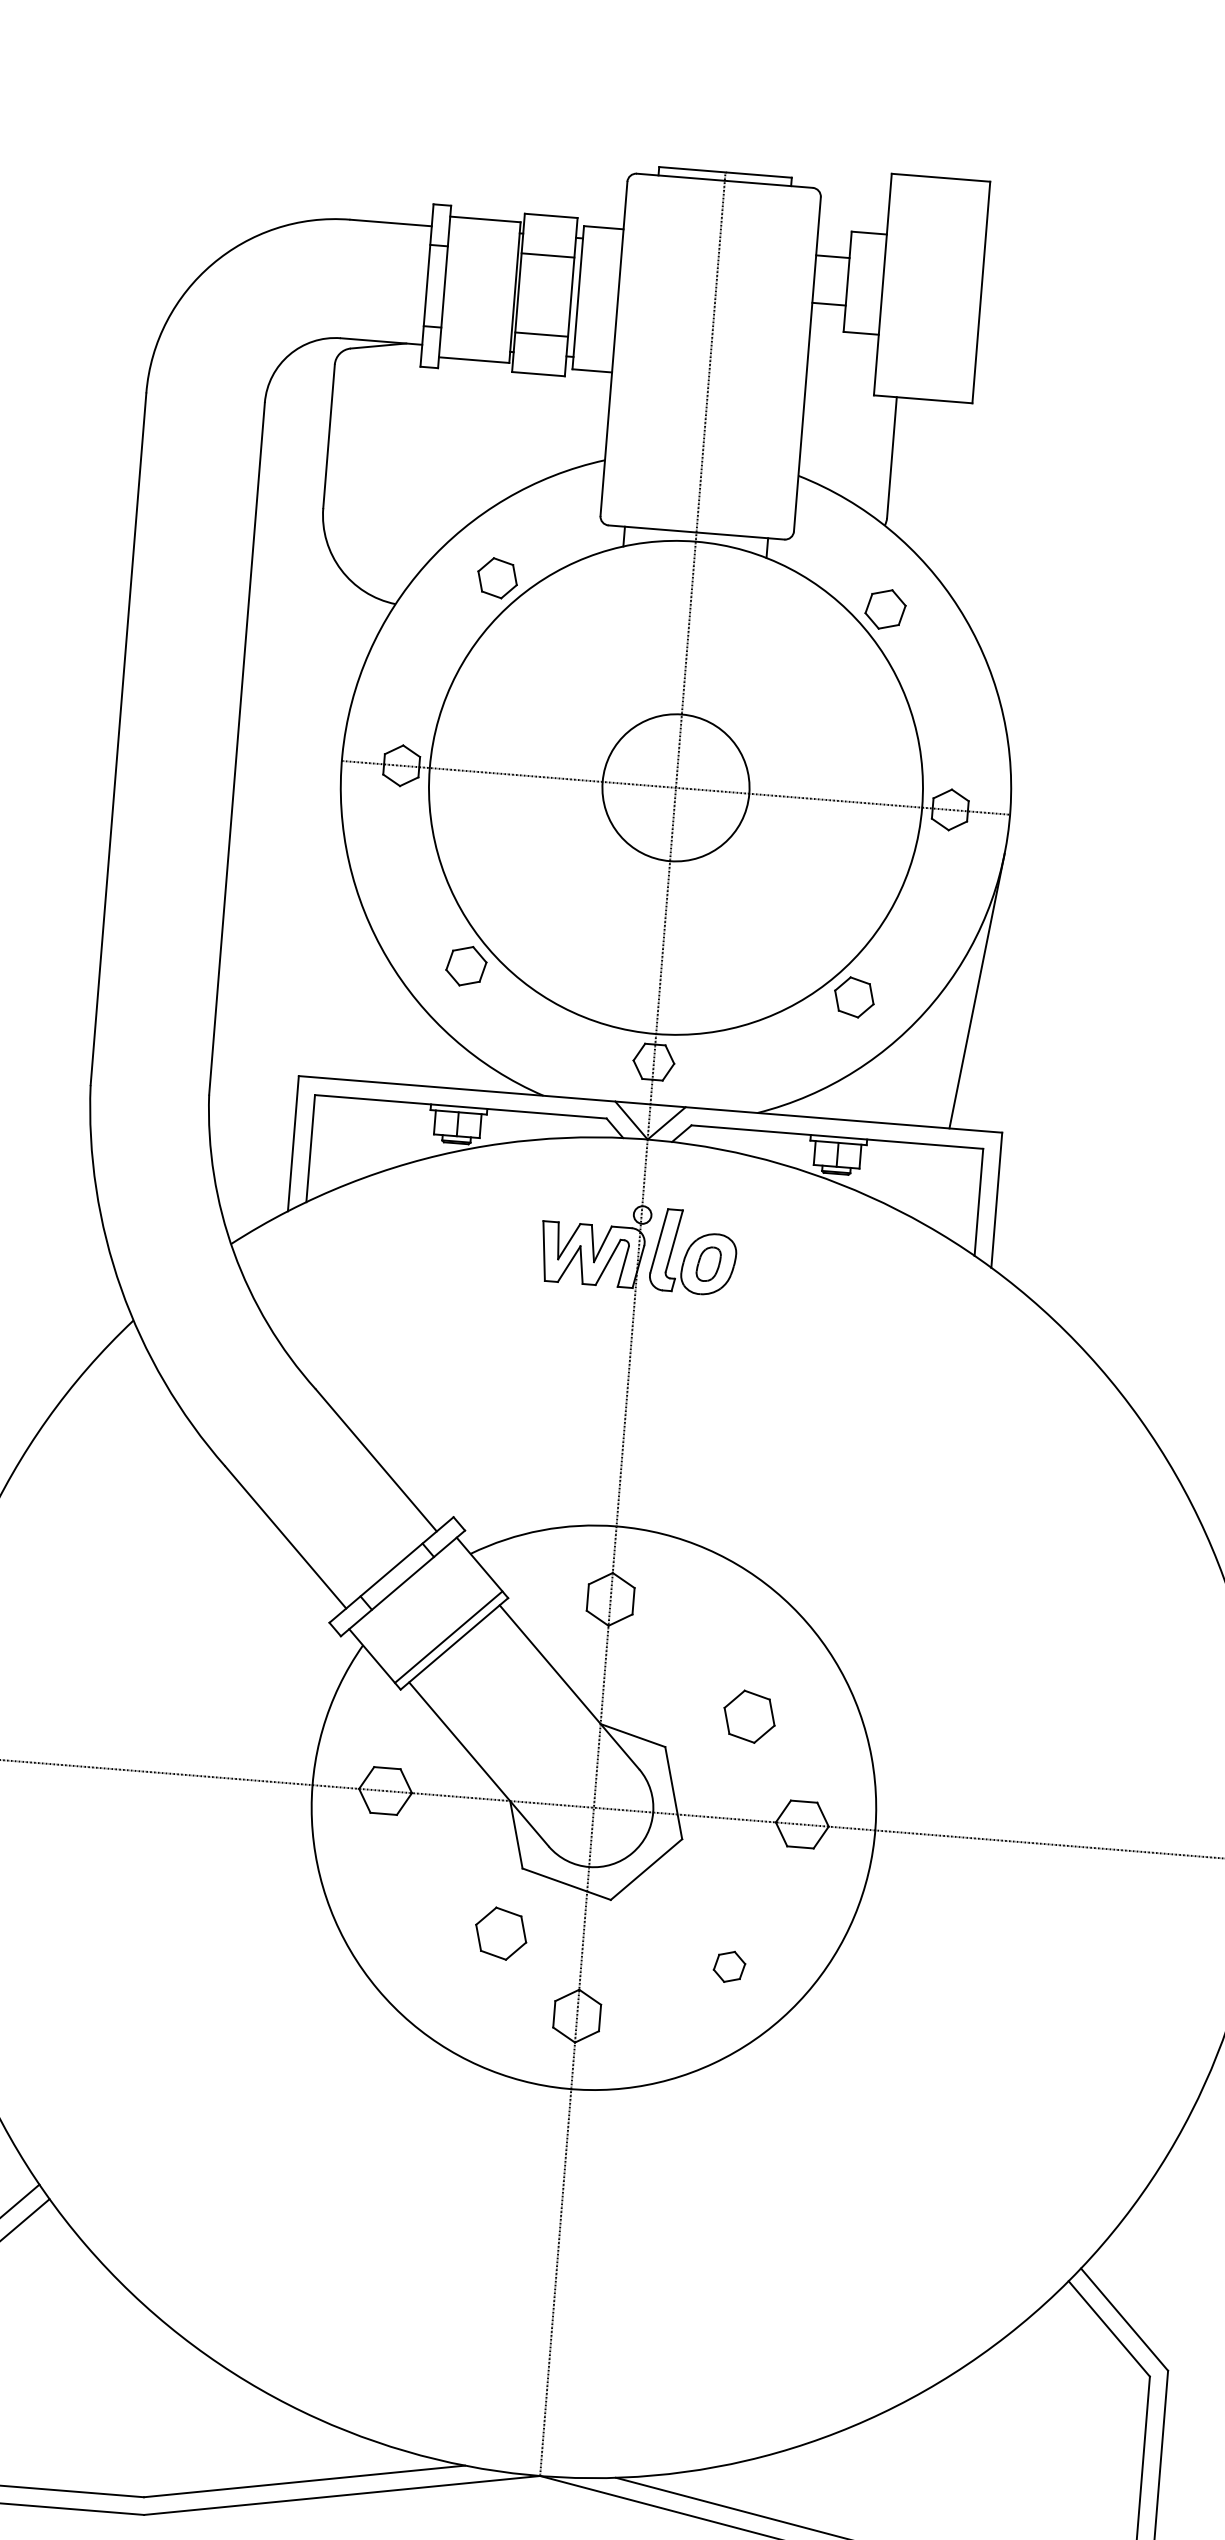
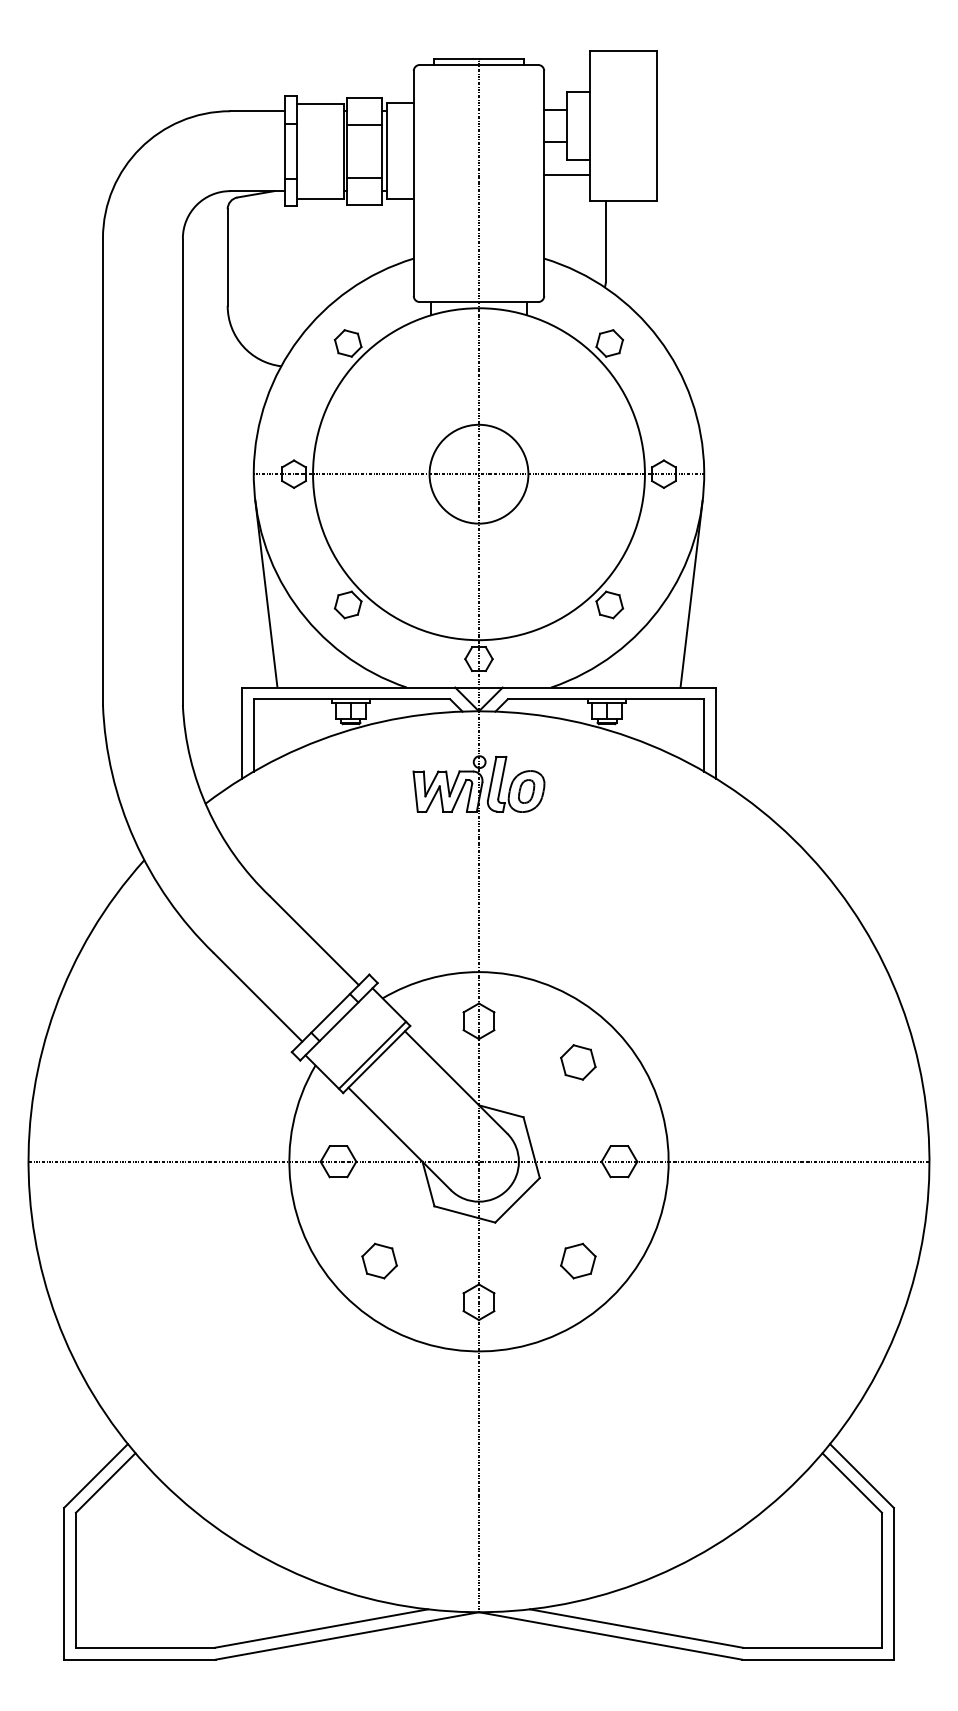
line: (842, 355) -> (567, 175), added
line: (346, 939) -> (266, 593), added
part: (749, 1716) -> (578, 1062), moved
part: (501, 1932) -> (379, 1260), moved
part: (729, 1966) -> (578, 1260), size x1.67

